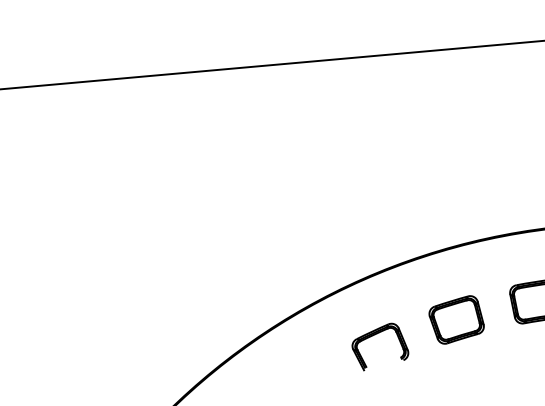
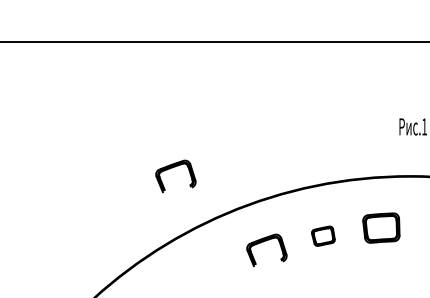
part: (238, 244) -> (172, 168), added
part: (456, 320) -> (323, 236), size x0.6

